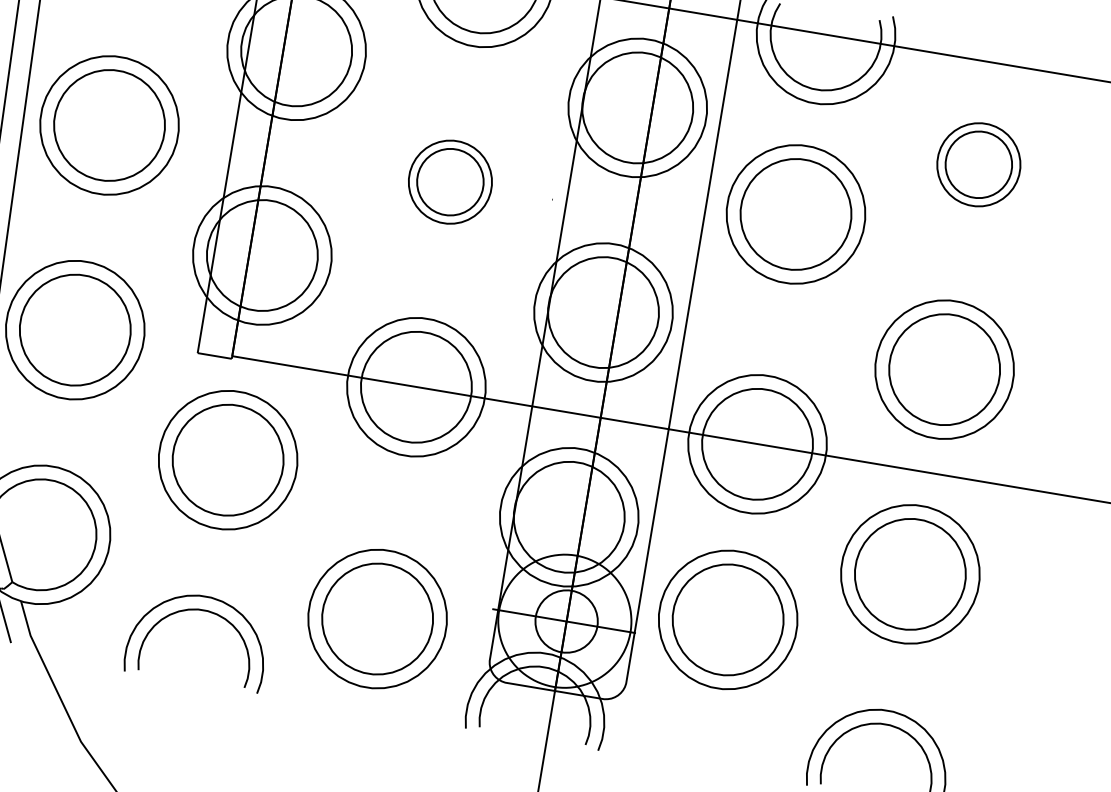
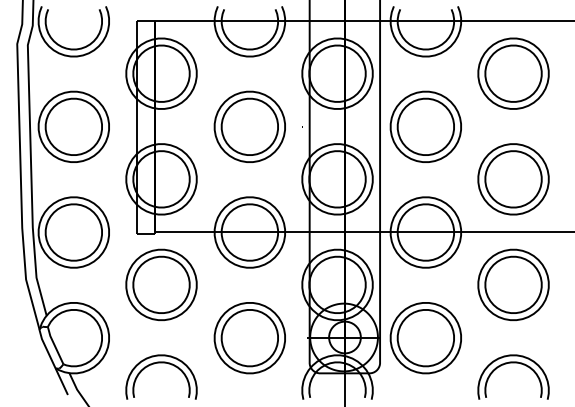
part: (978, 164) -> (513, 73), size x1.67
part: (450, 181) -> (249, 126), size x1.67
part: (795, 213) -> (425, 126), moved
part: (376, 619) -> (249, 338), moved
part: (727, 620) -> (425, 338), moved

